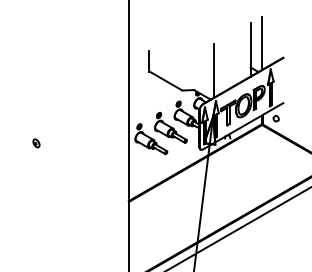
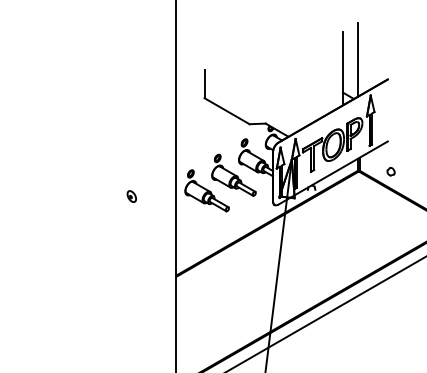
line: (213, 71) -> (292, 97), removed
part: (275, 118) -> (390, 171), moved
part: (36, 143) -> (131, 196), moved

